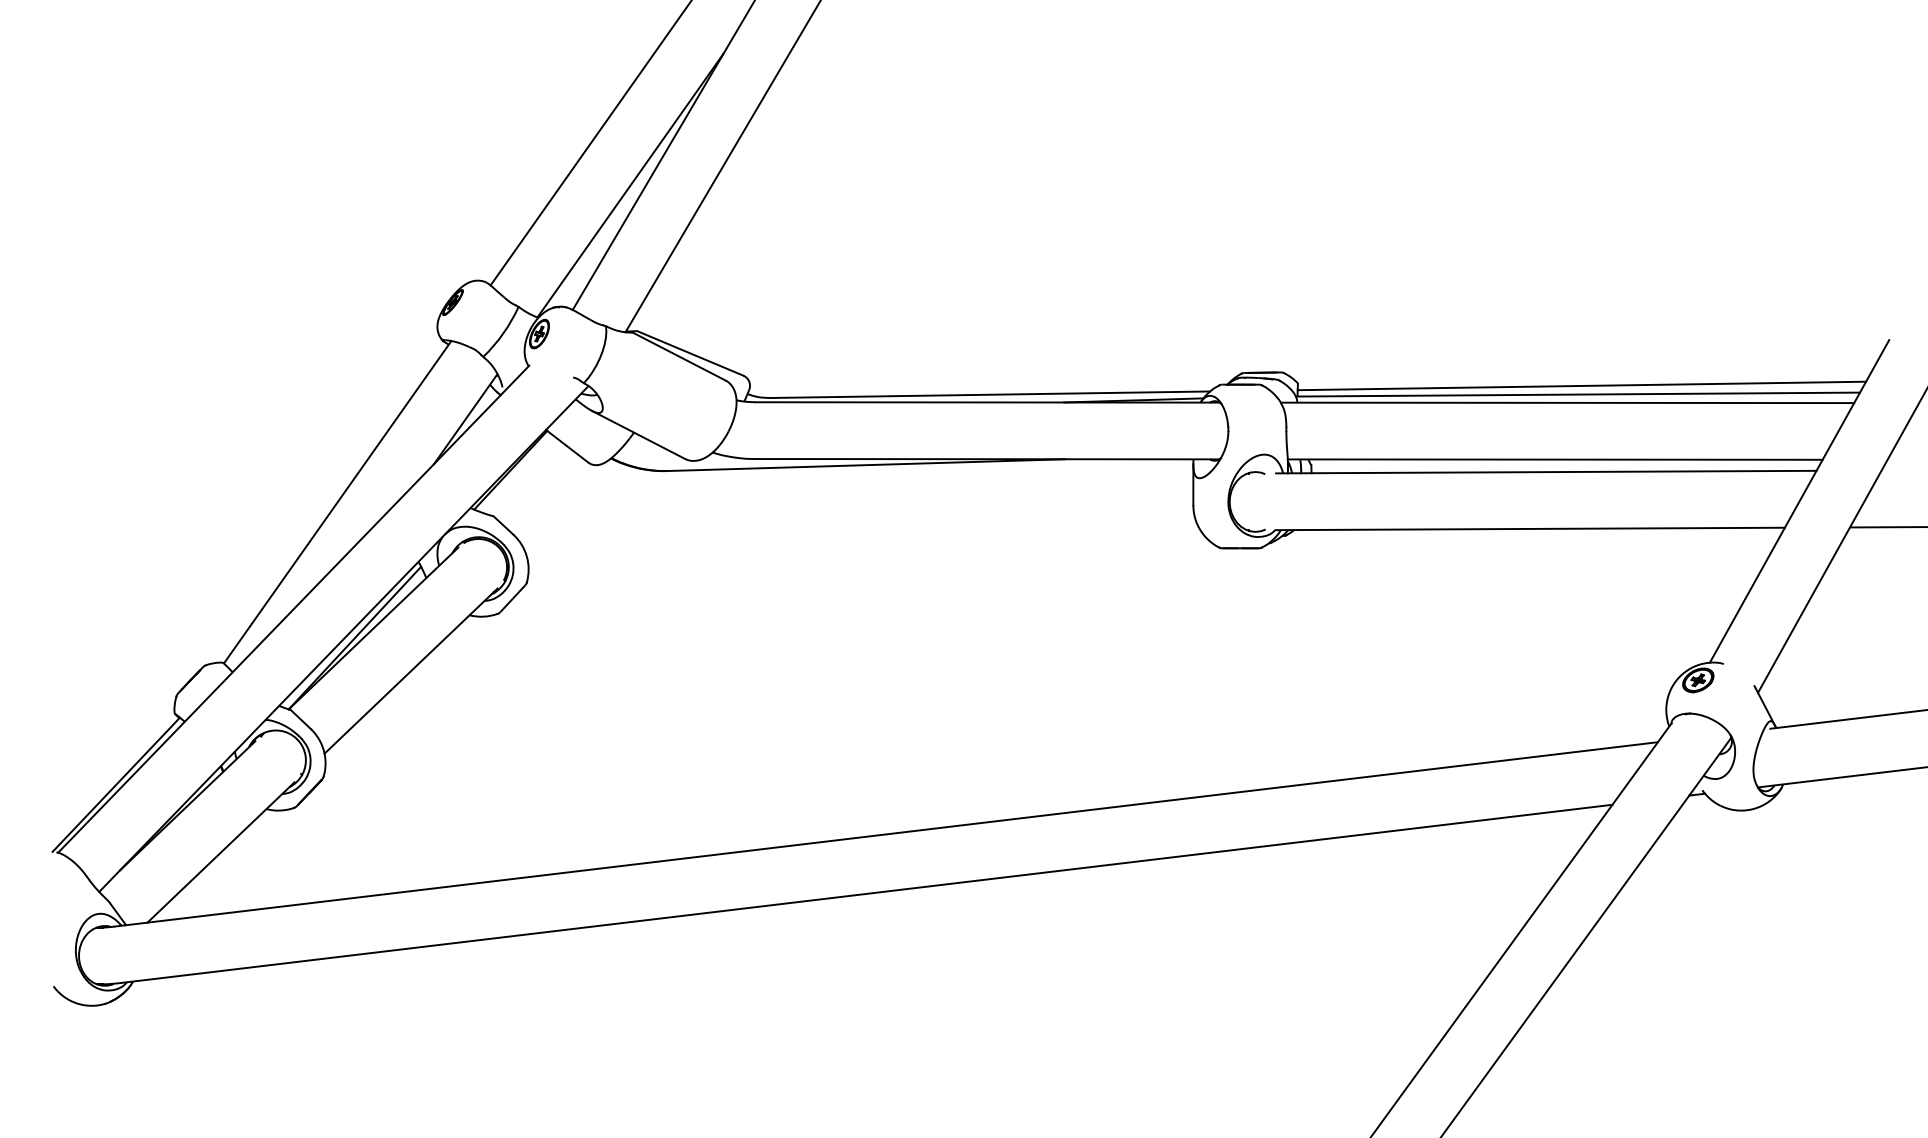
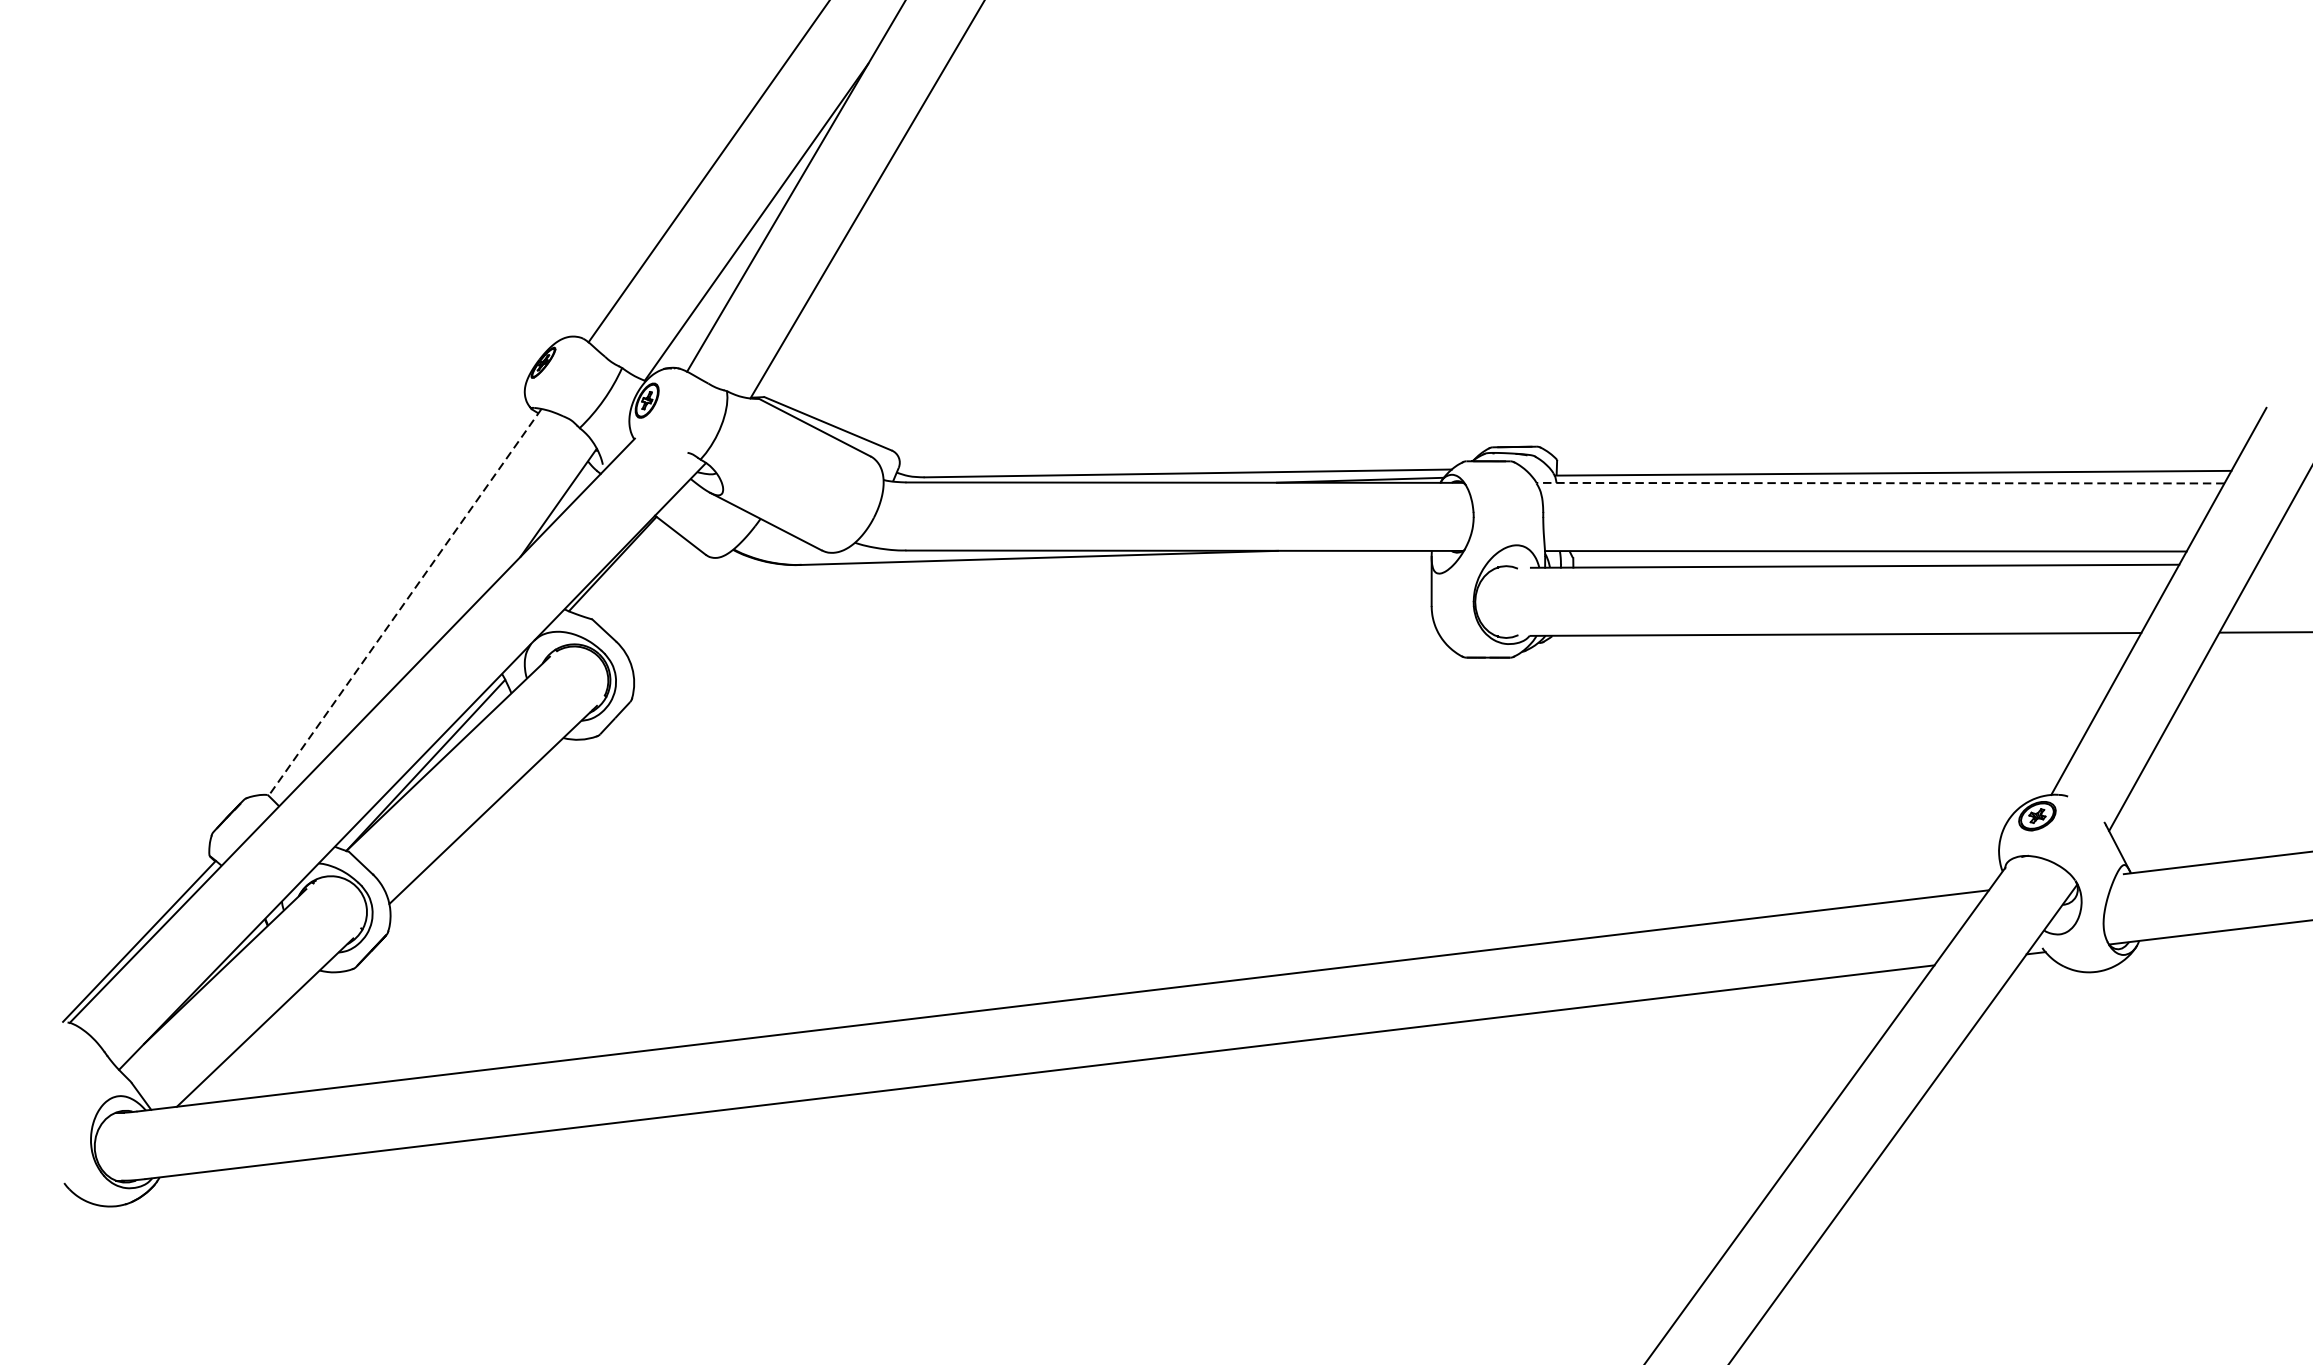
line: (1581, 385) -> (1897, 462), removed
line: (1567, 402) -> (1880, 482), solid -> dashed
line: (337, 502) -> (404, 602), solid -> dashed

